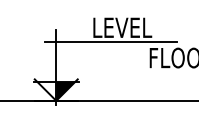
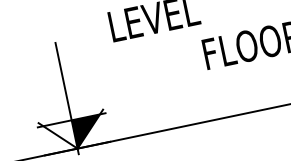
line: (110, 41) -> (140, 42), removed

